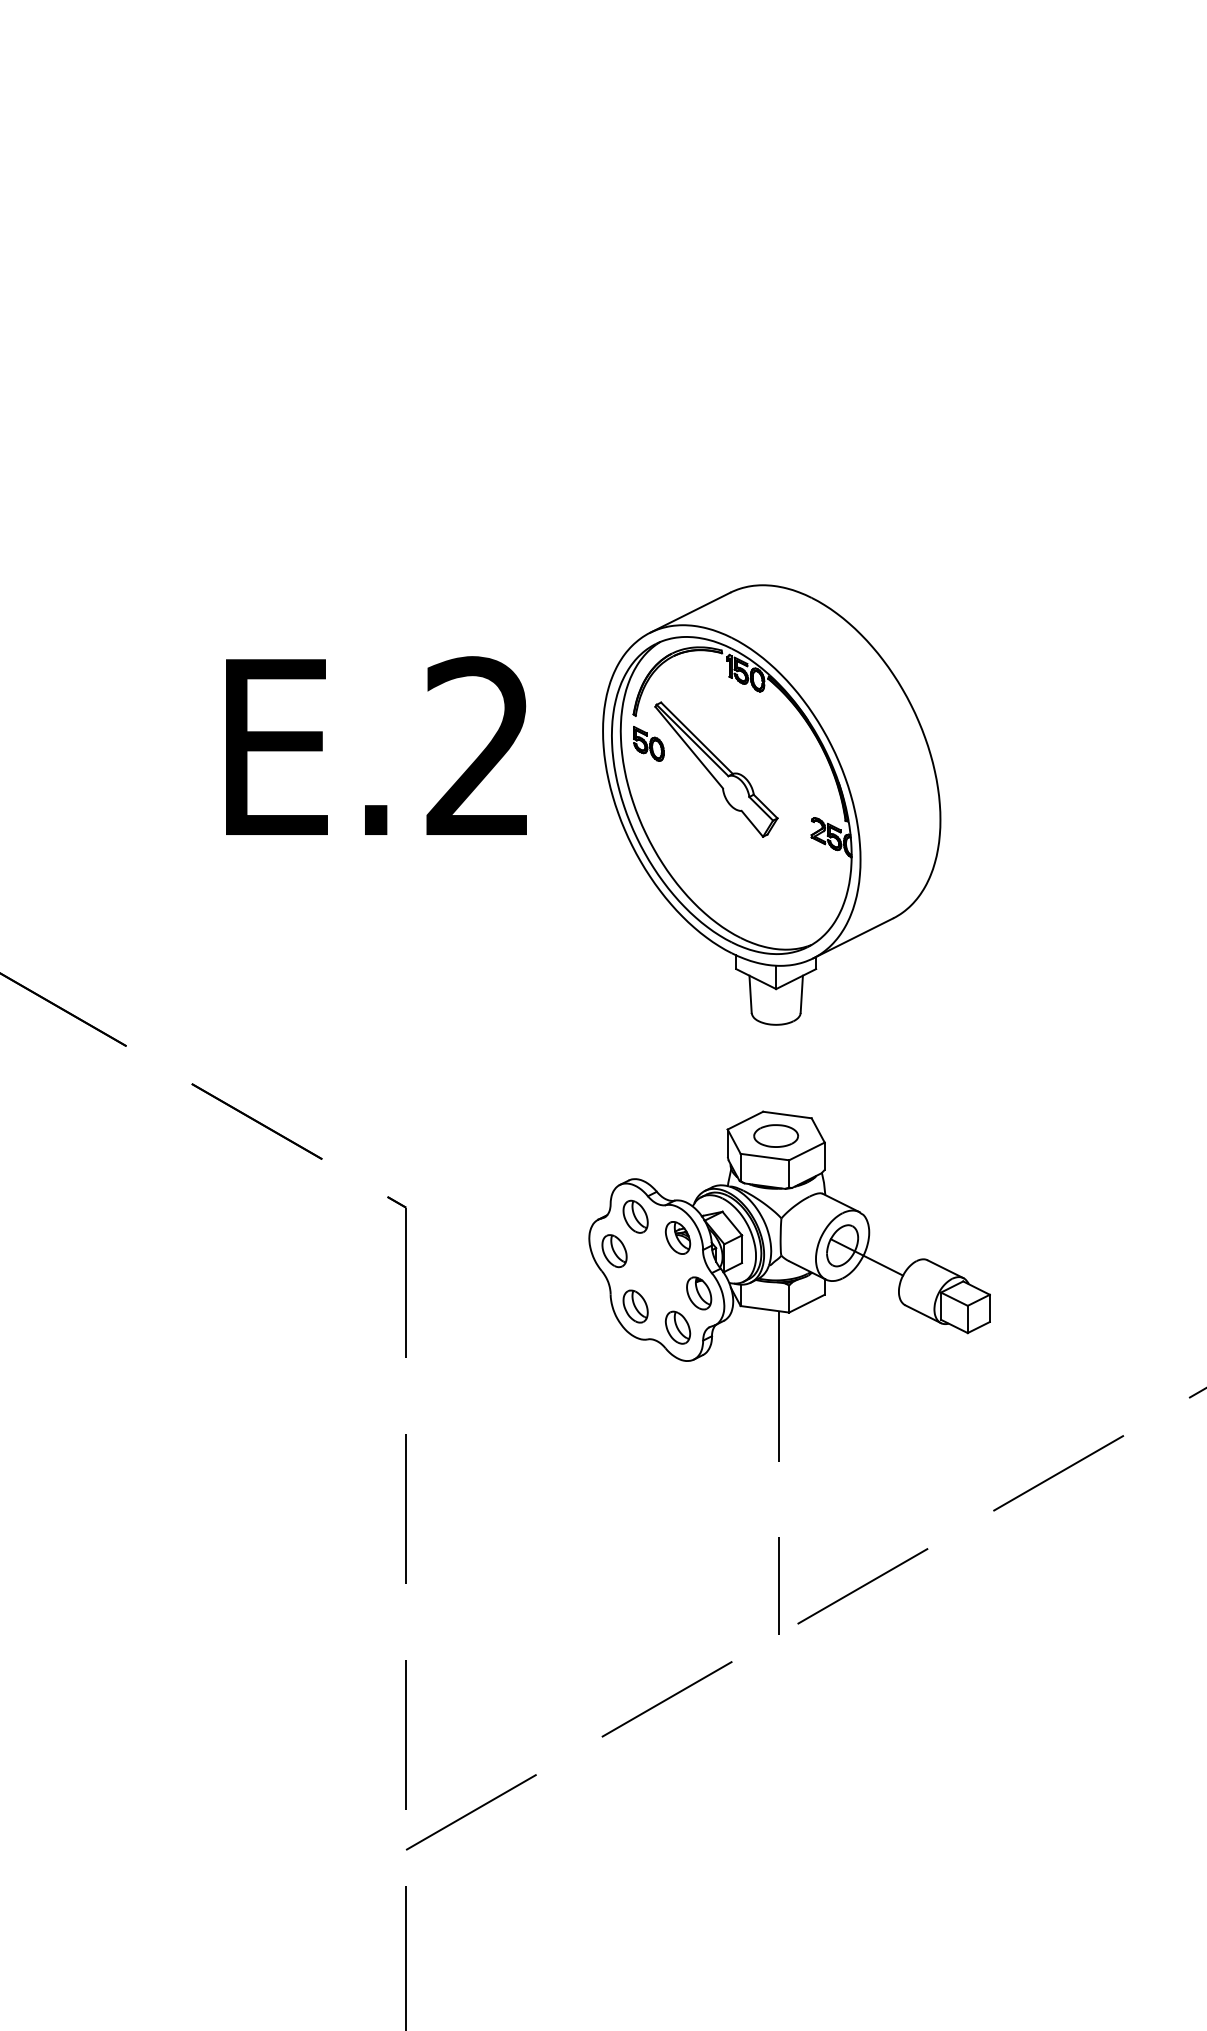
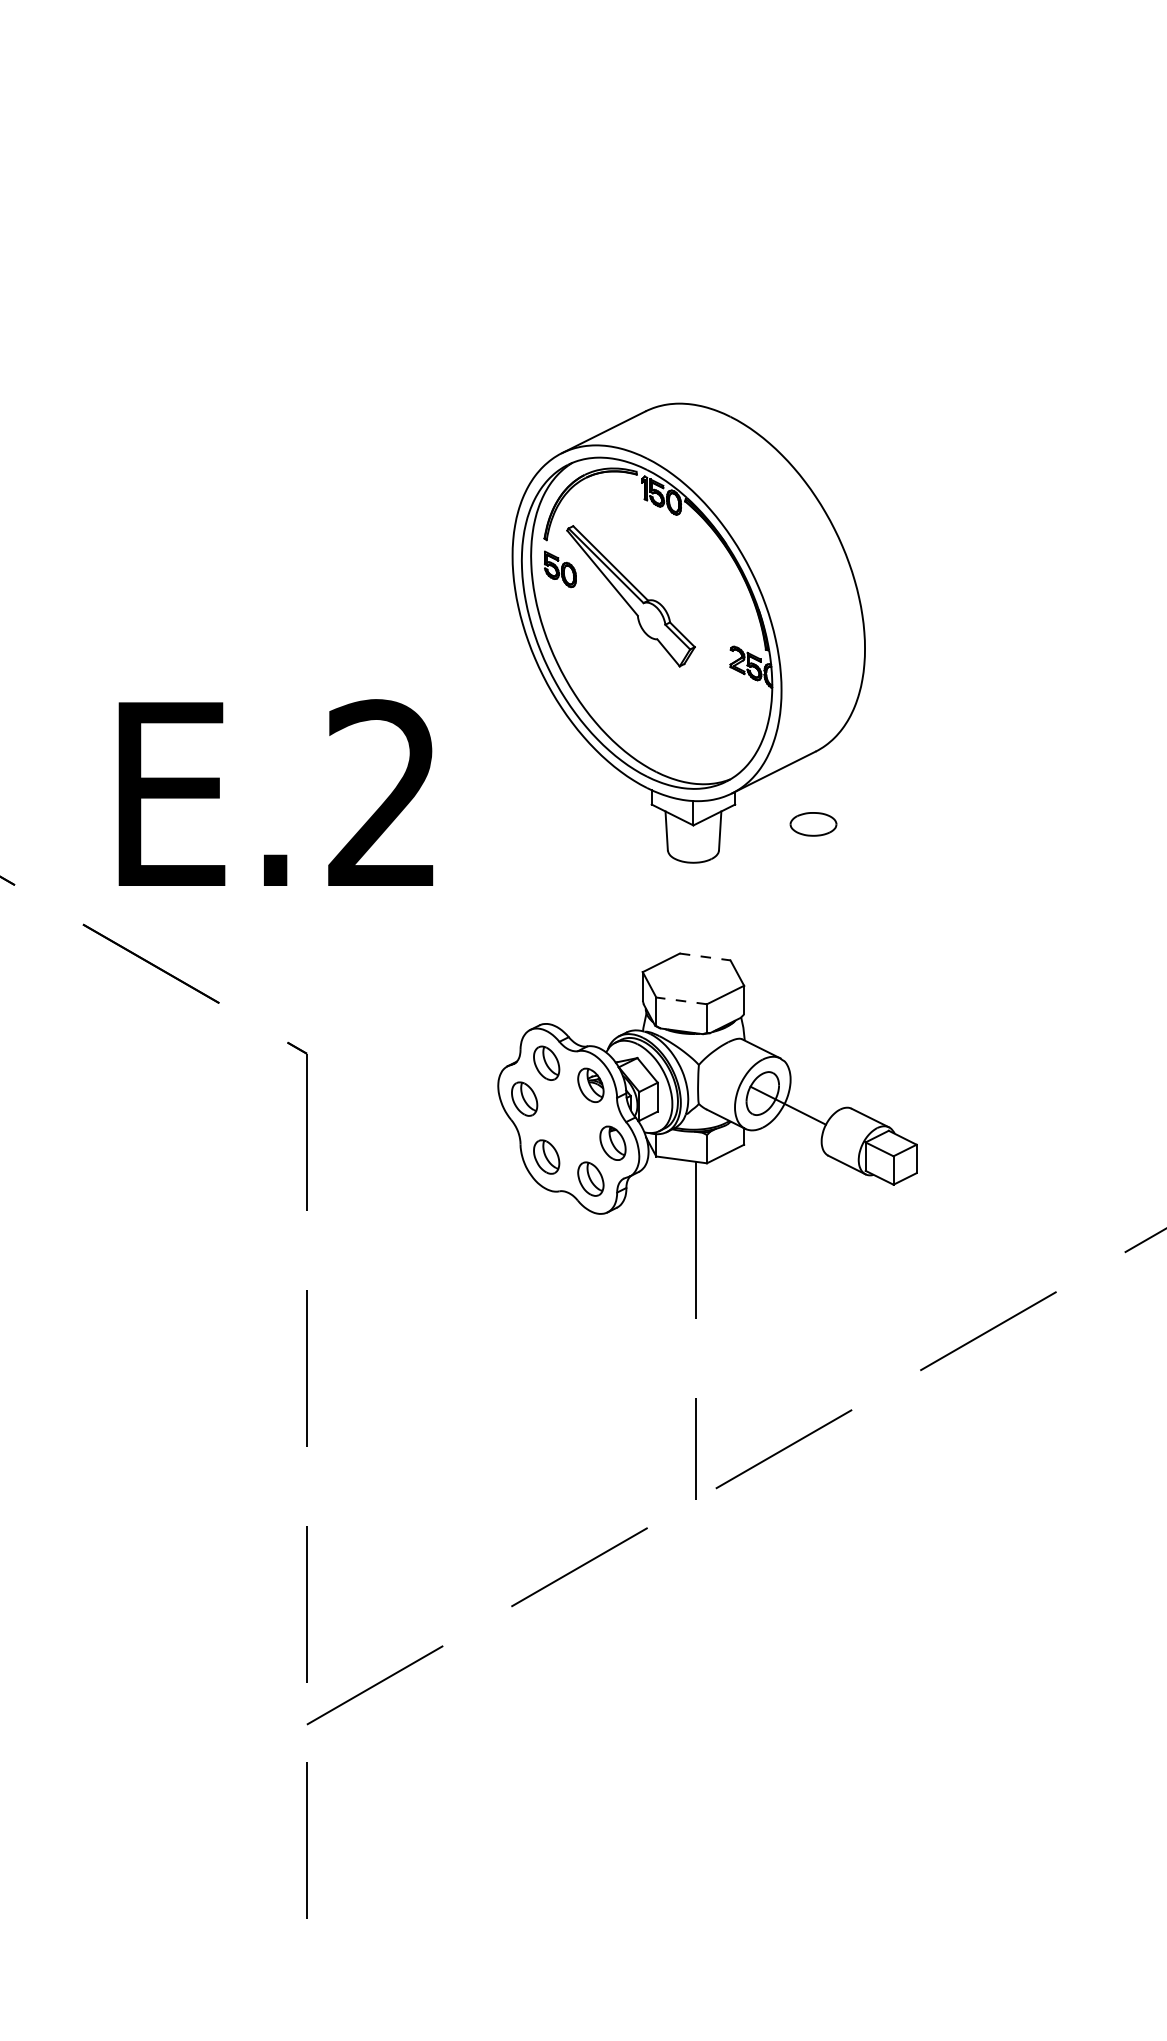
text: (376, 745) -> (275, 792), moved
line: (787, 1115) -> (705, 957), solid -> dashed
part: (776, 1135) -> (813, 823), moved
line: (764, 1157) -> (681, 1001), solid -> dashed

